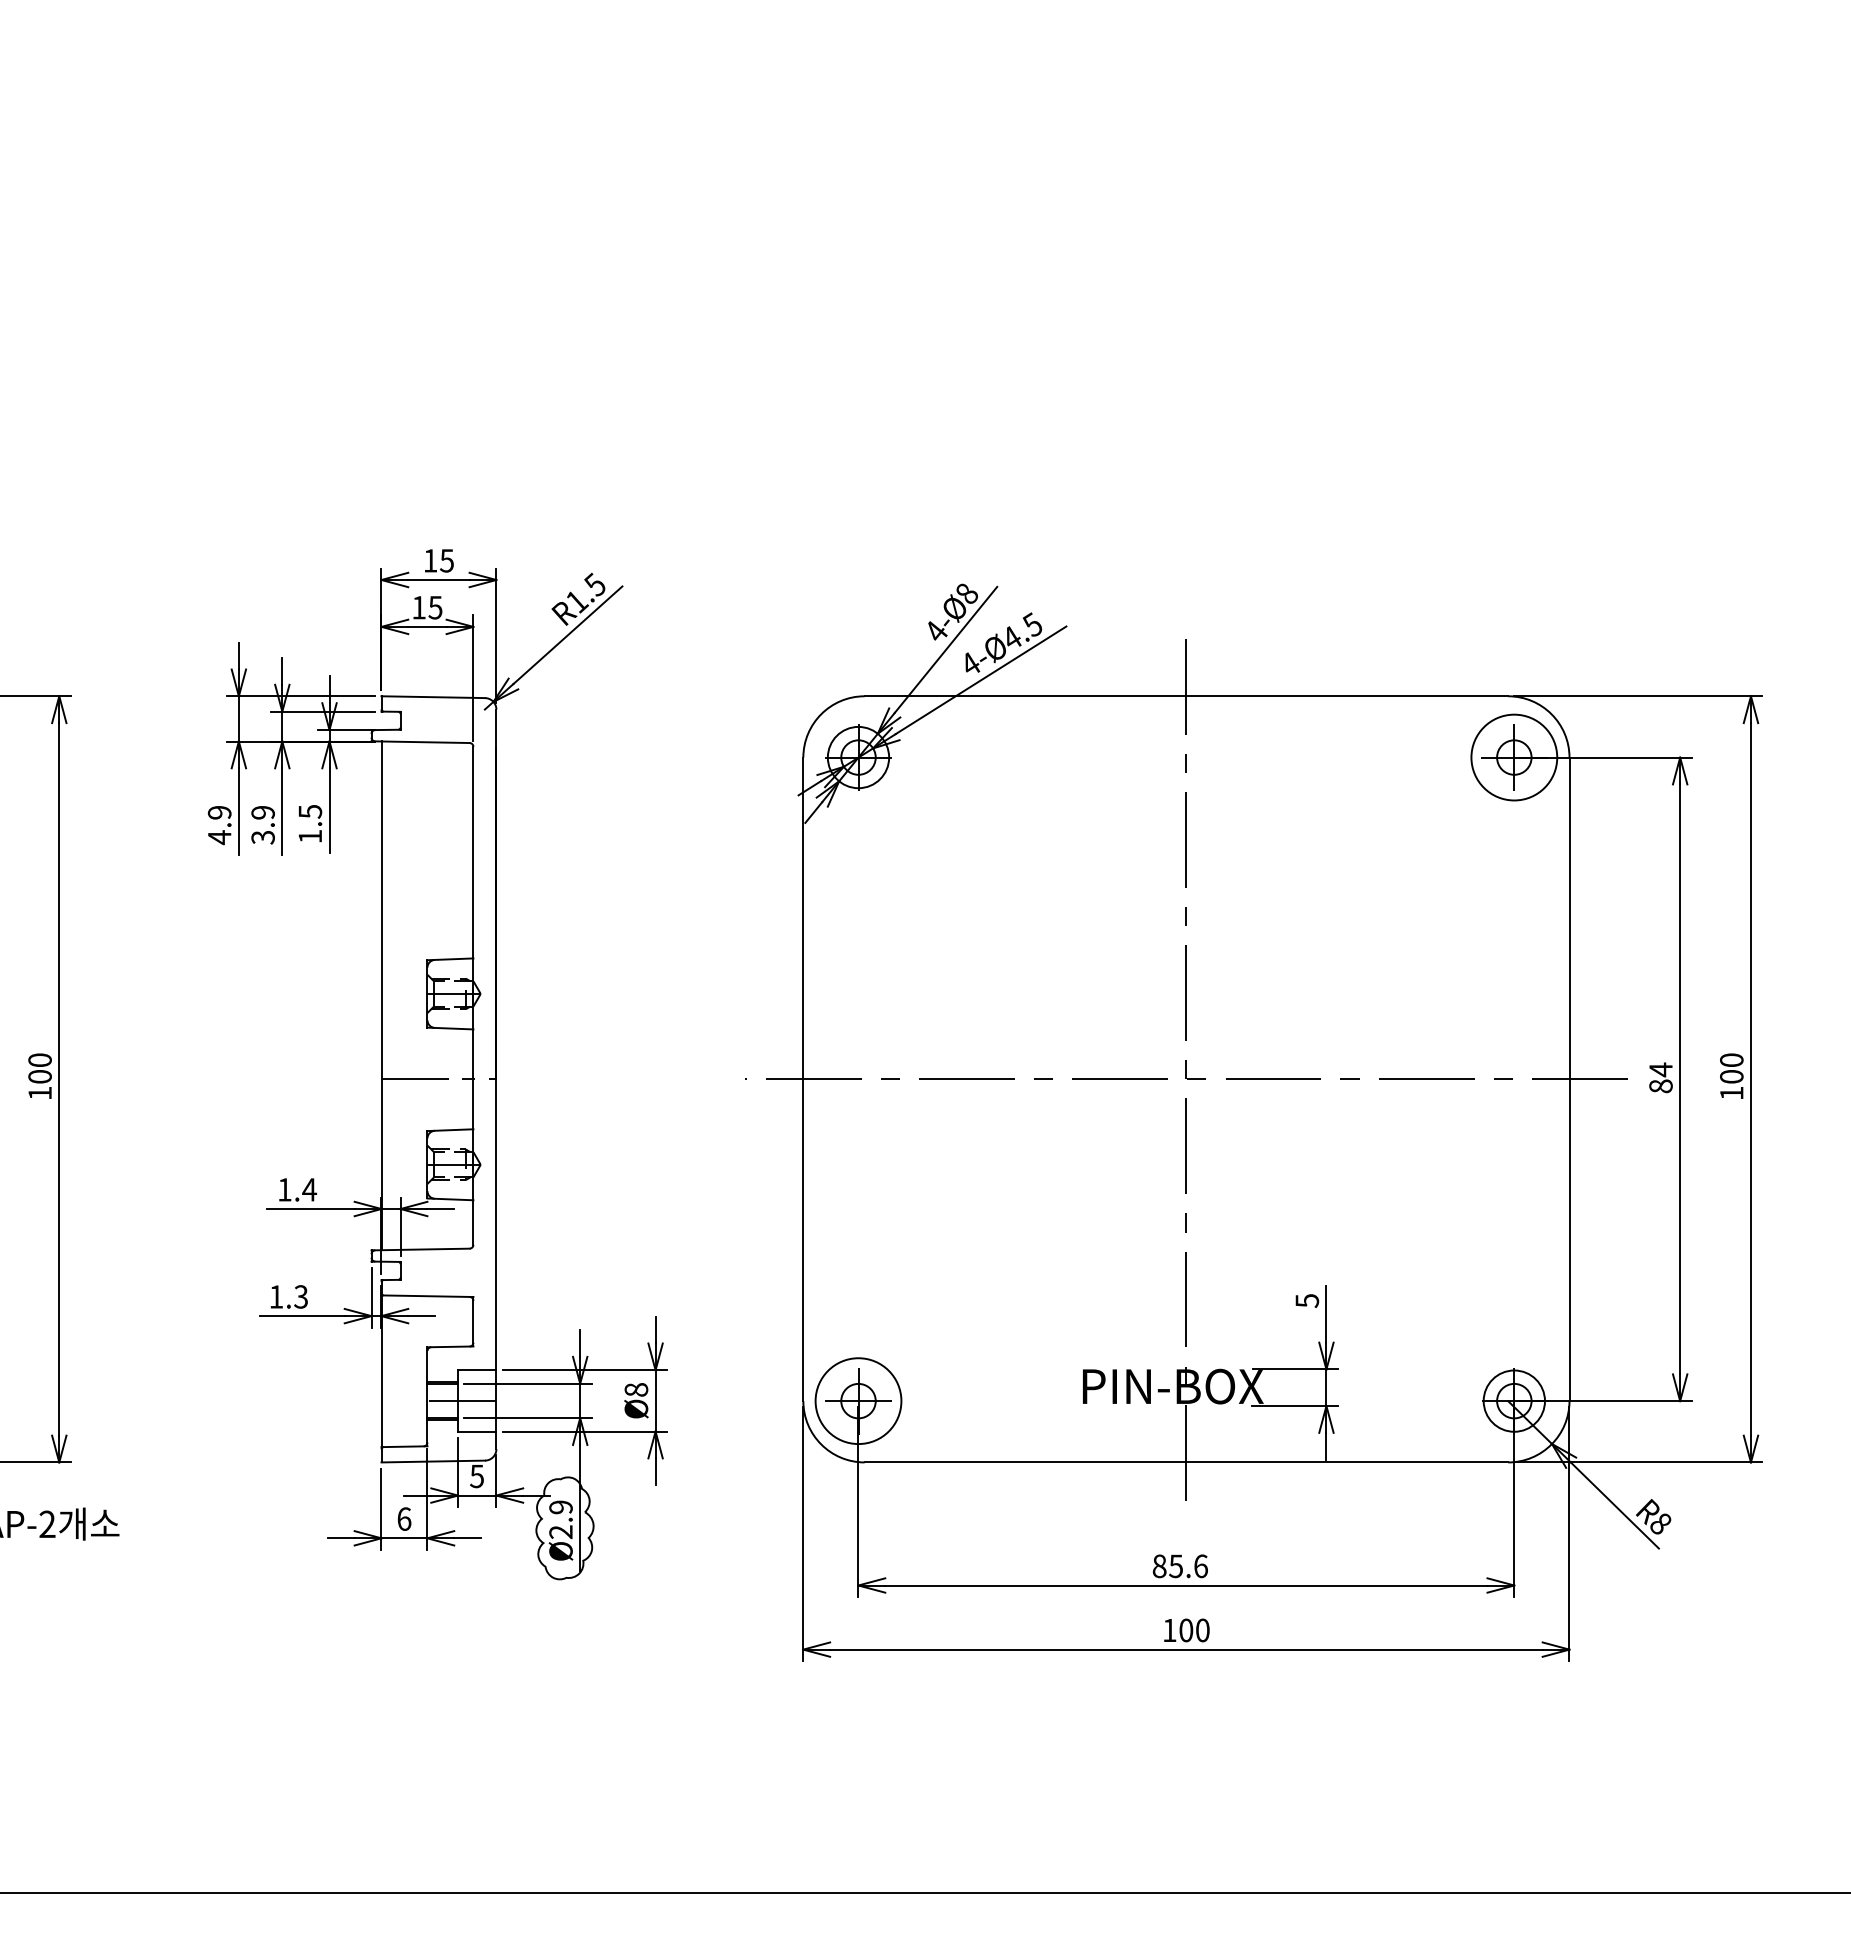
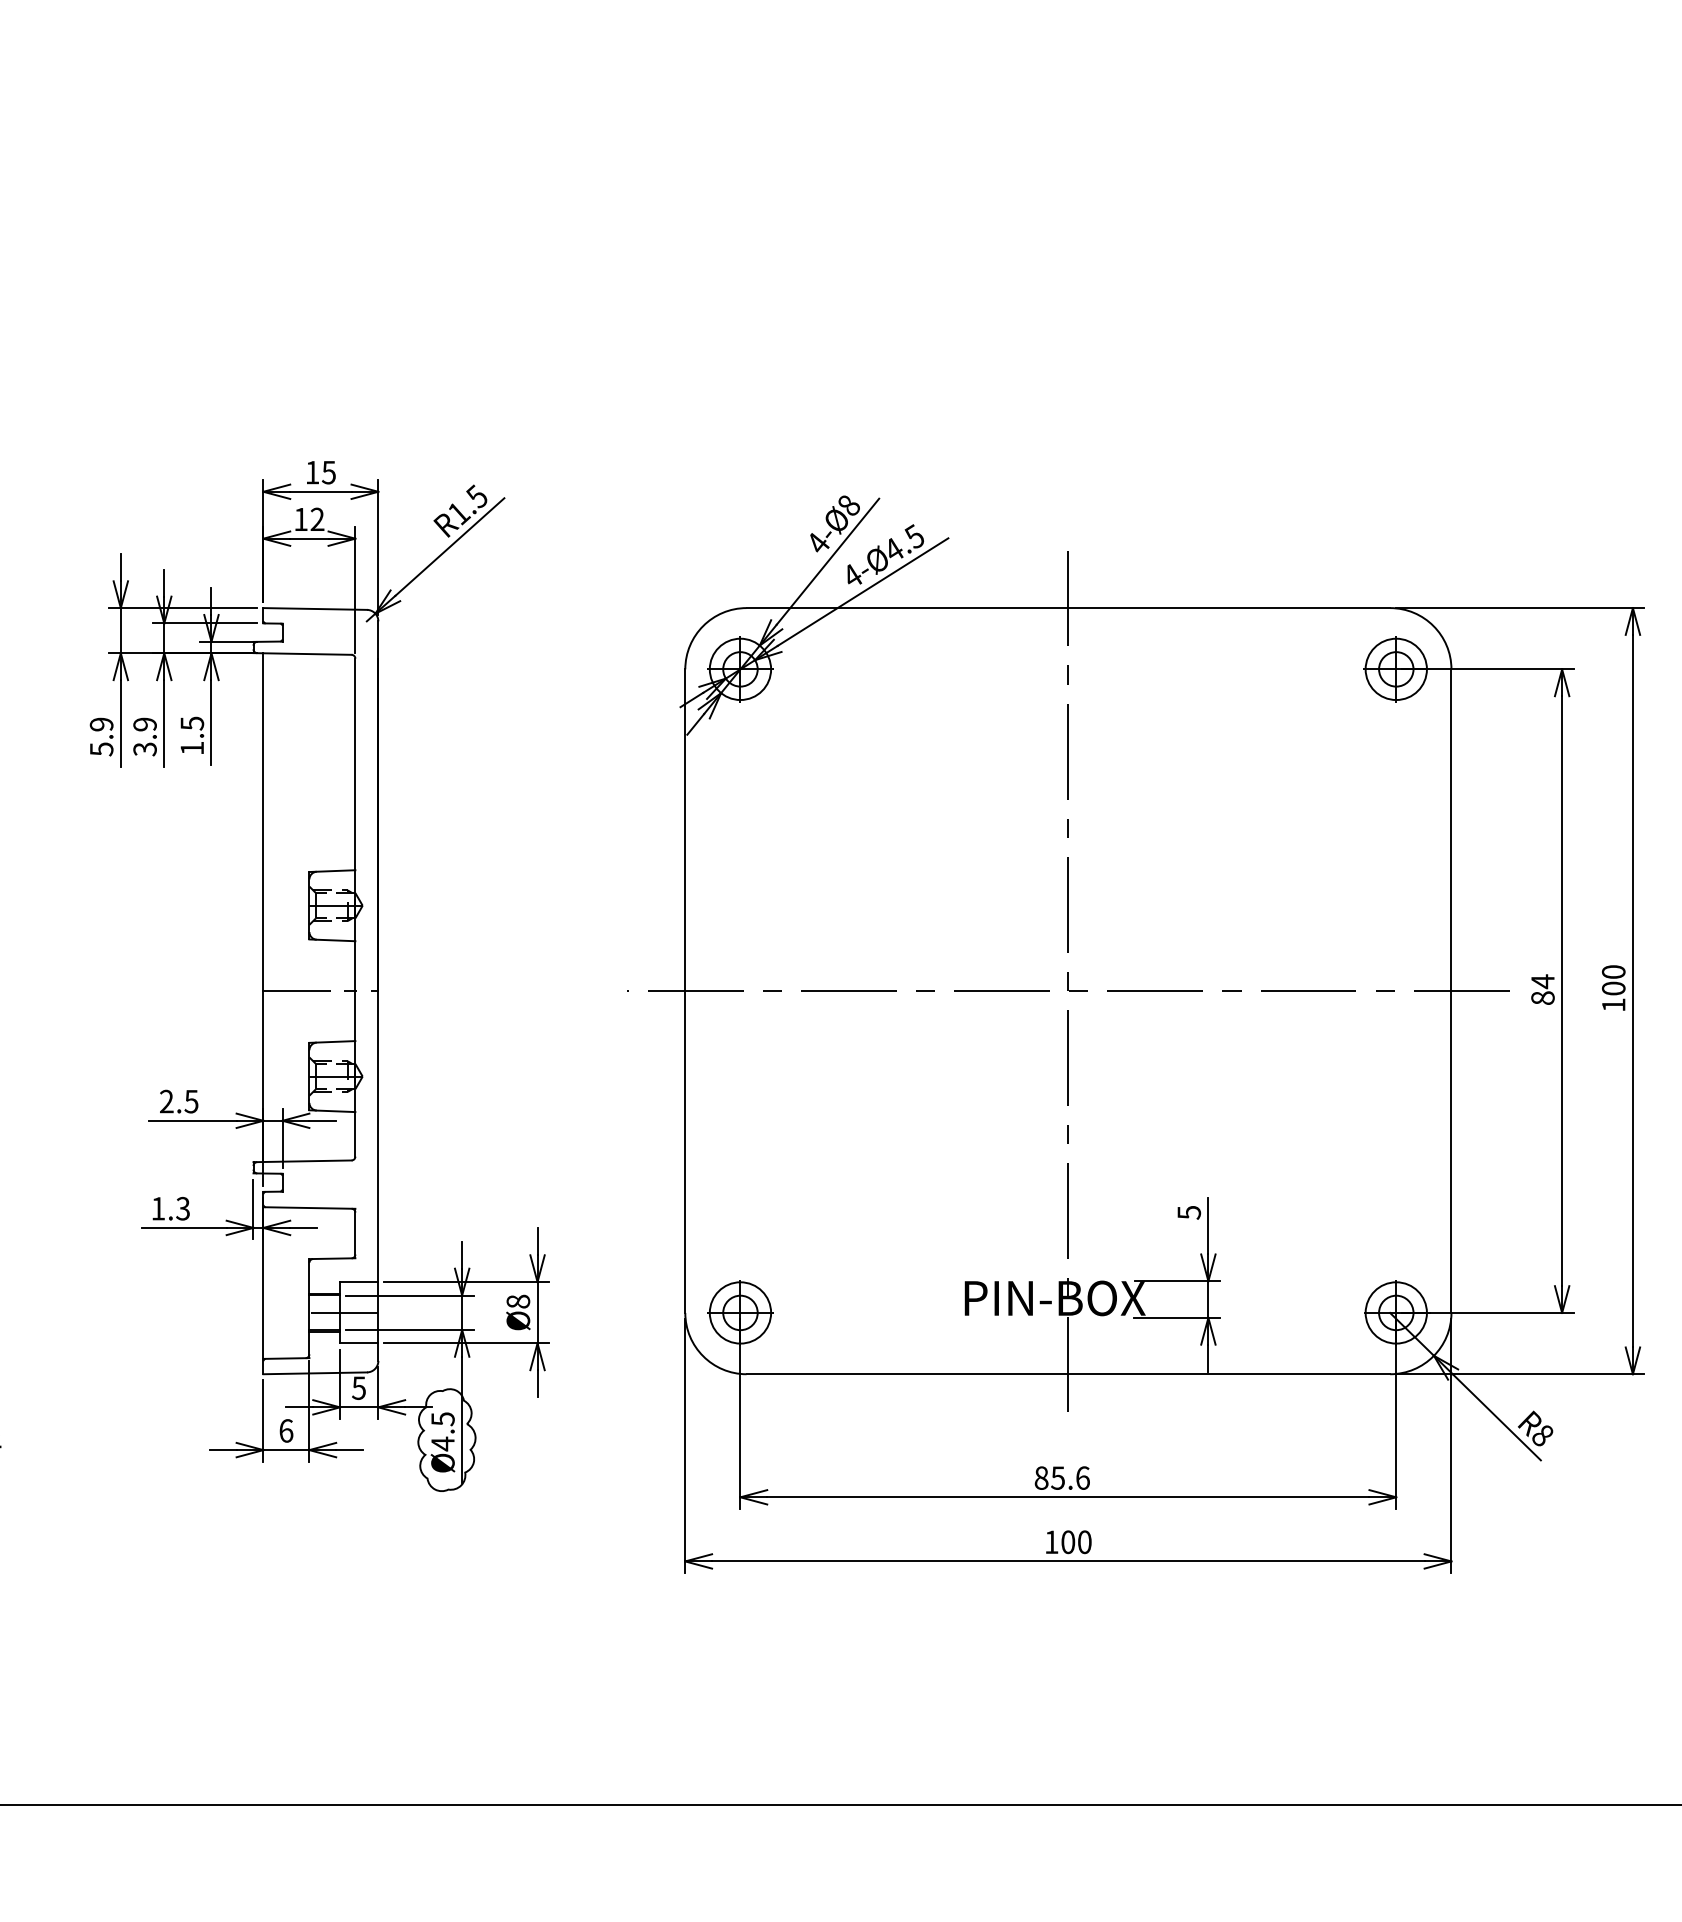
text: (435, 607) -> (317, 519), 15 -> 12
circle: (1513, 757) -> (1395, 669), size x0.71
text: (219, 837) -> (101, 749), 4.9 -> 5.9
text: (297, 1189) -> (179, 1101), 1.4 -> 2.5
circle: (858, 1400) -> (740, 1312), size x0.71
text: (560, 1519) -> (442, 1431), Ø2.9 -> Ø4.5

